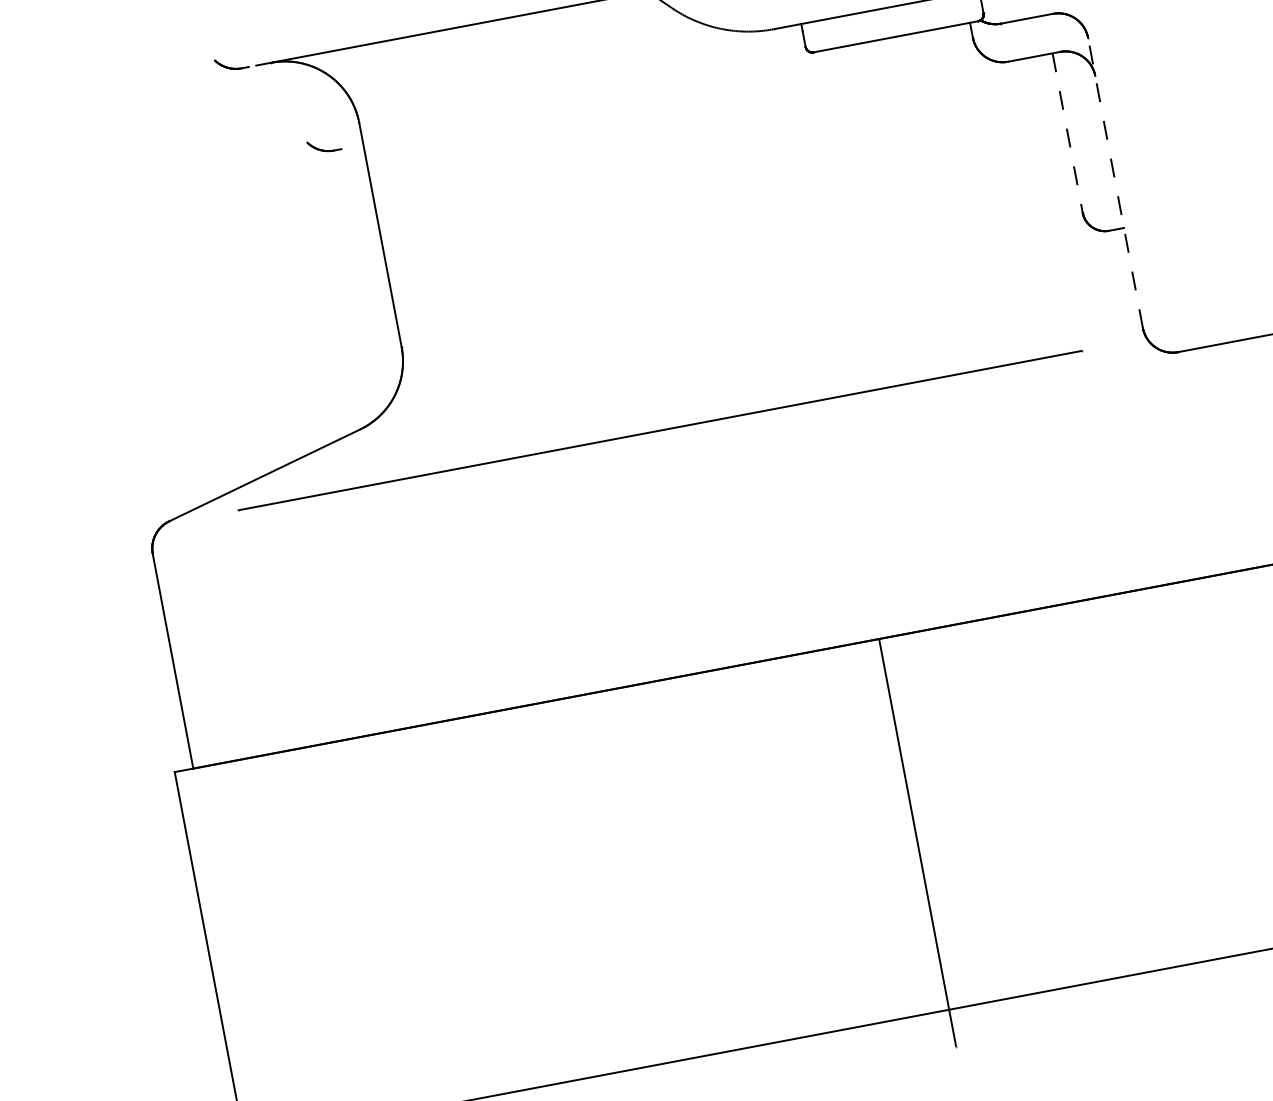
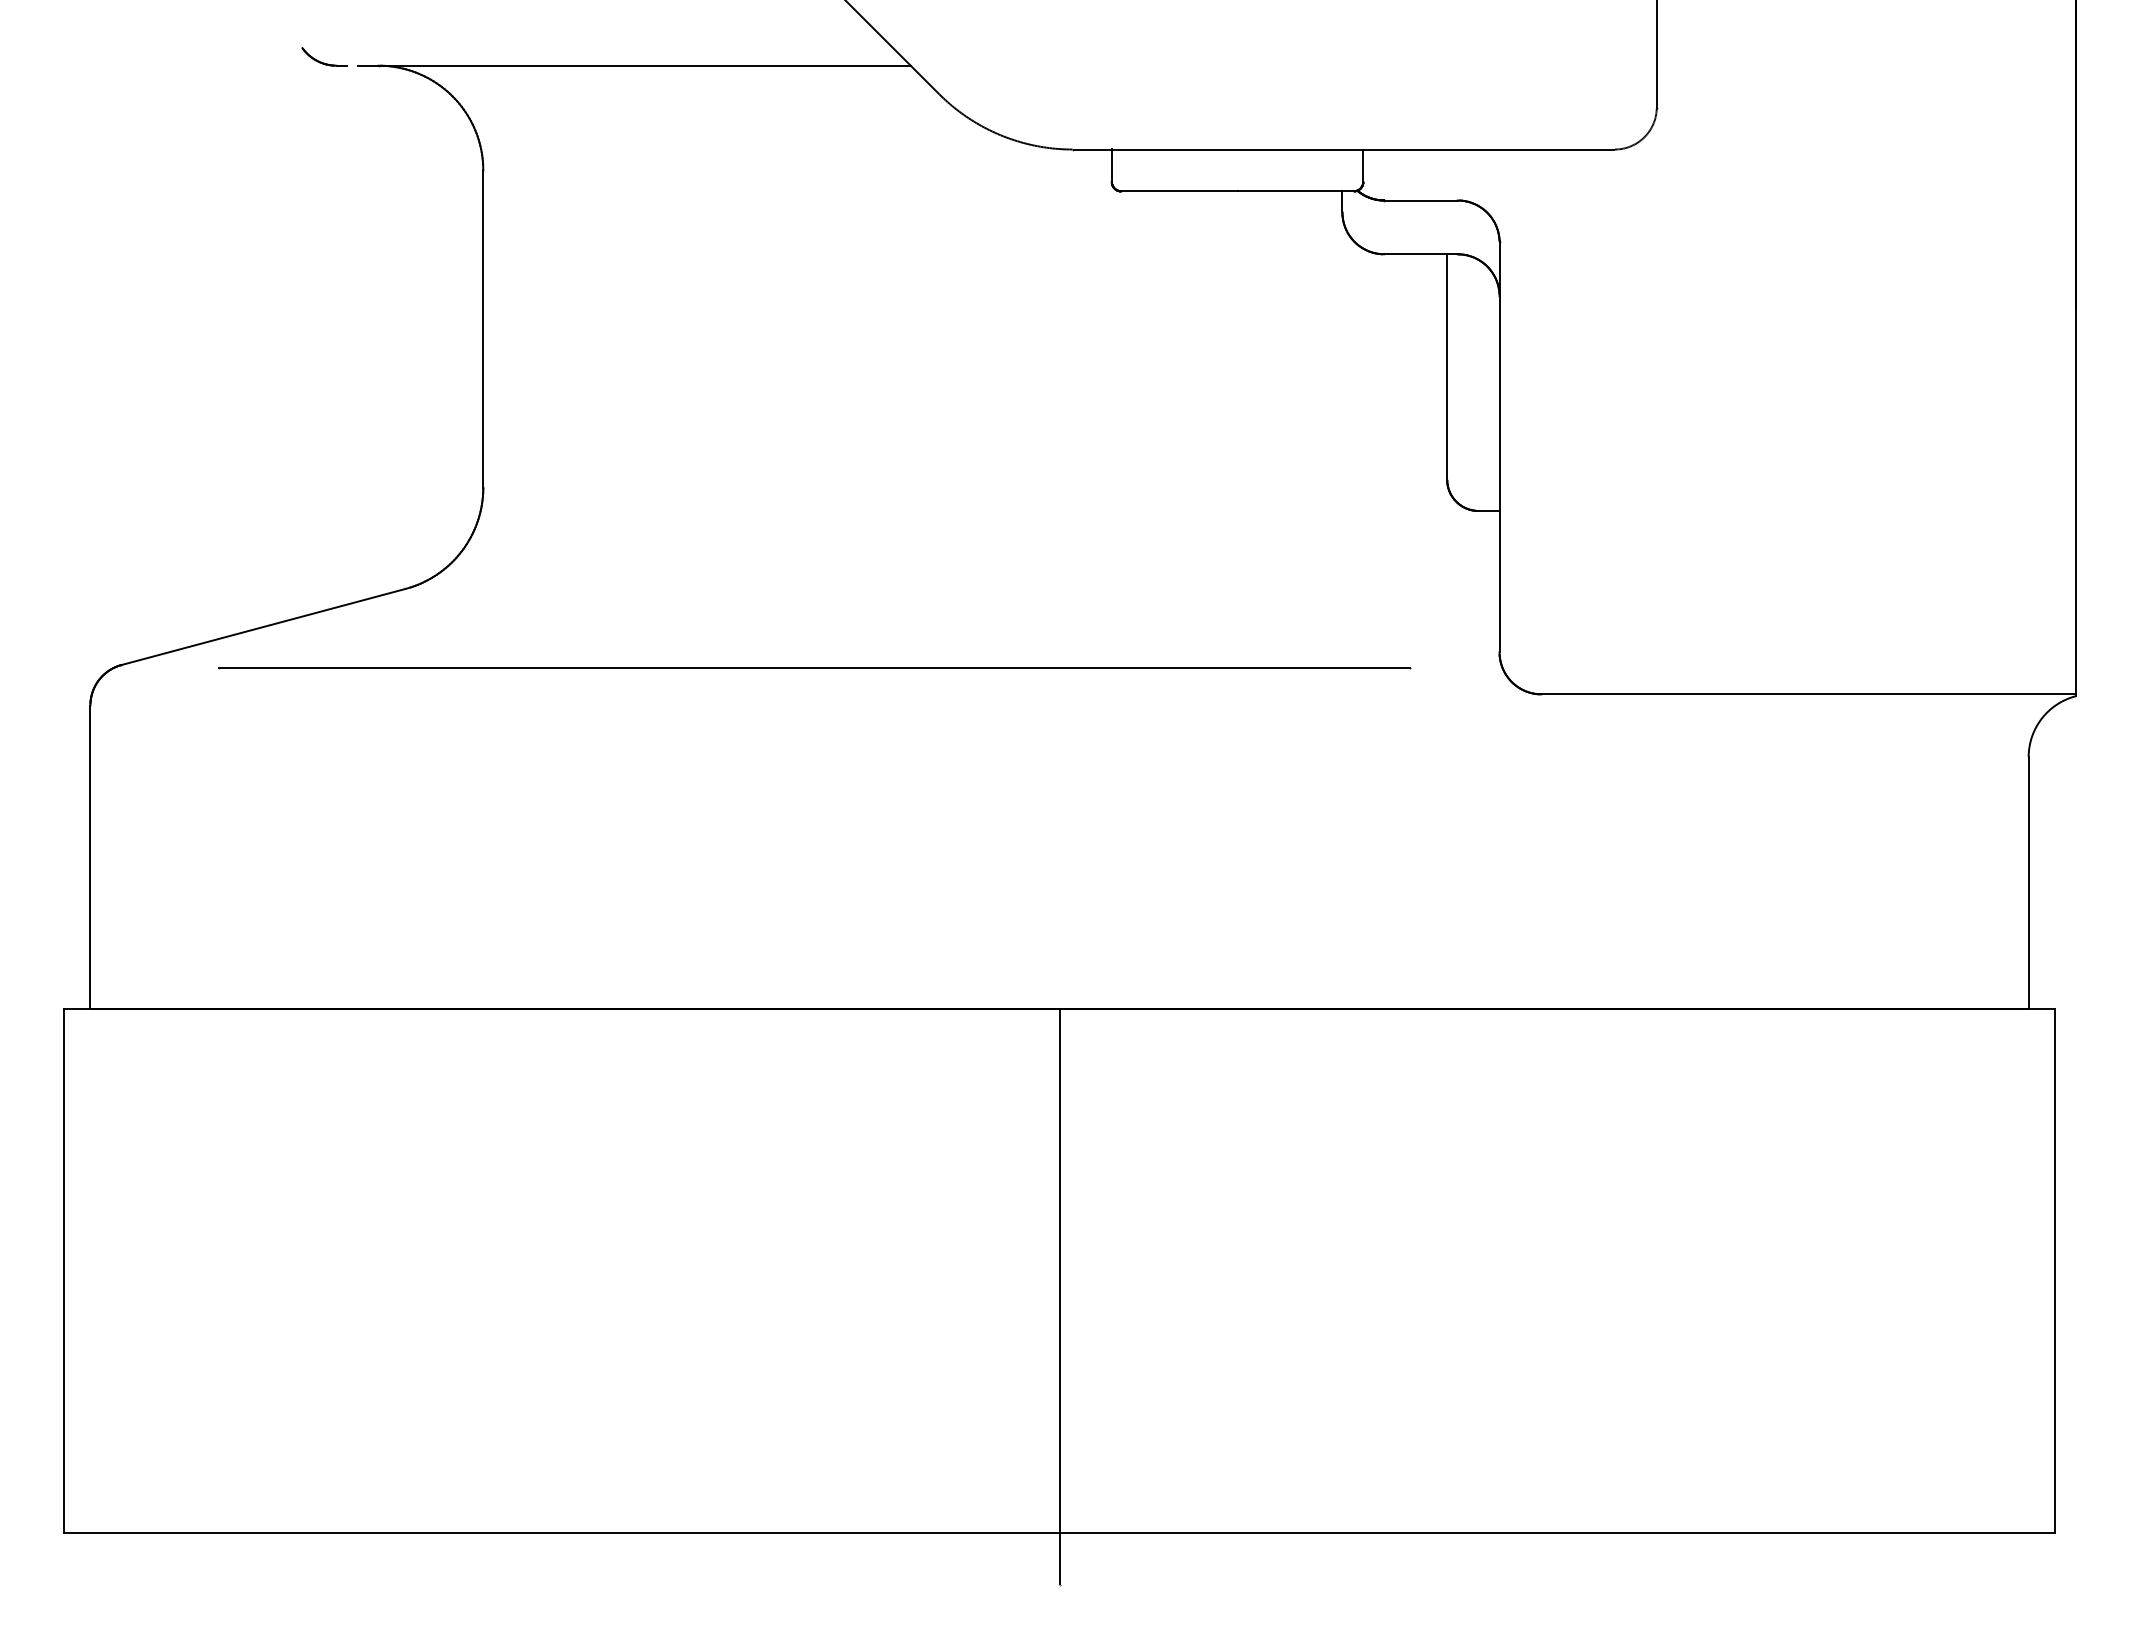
line: (1067, 132) -> (1447, 366), dashed -> solid
part: (324, 145) -> (429, 192), removed
line: (1115, 182) -> (1499, 446), dashed -> solid

